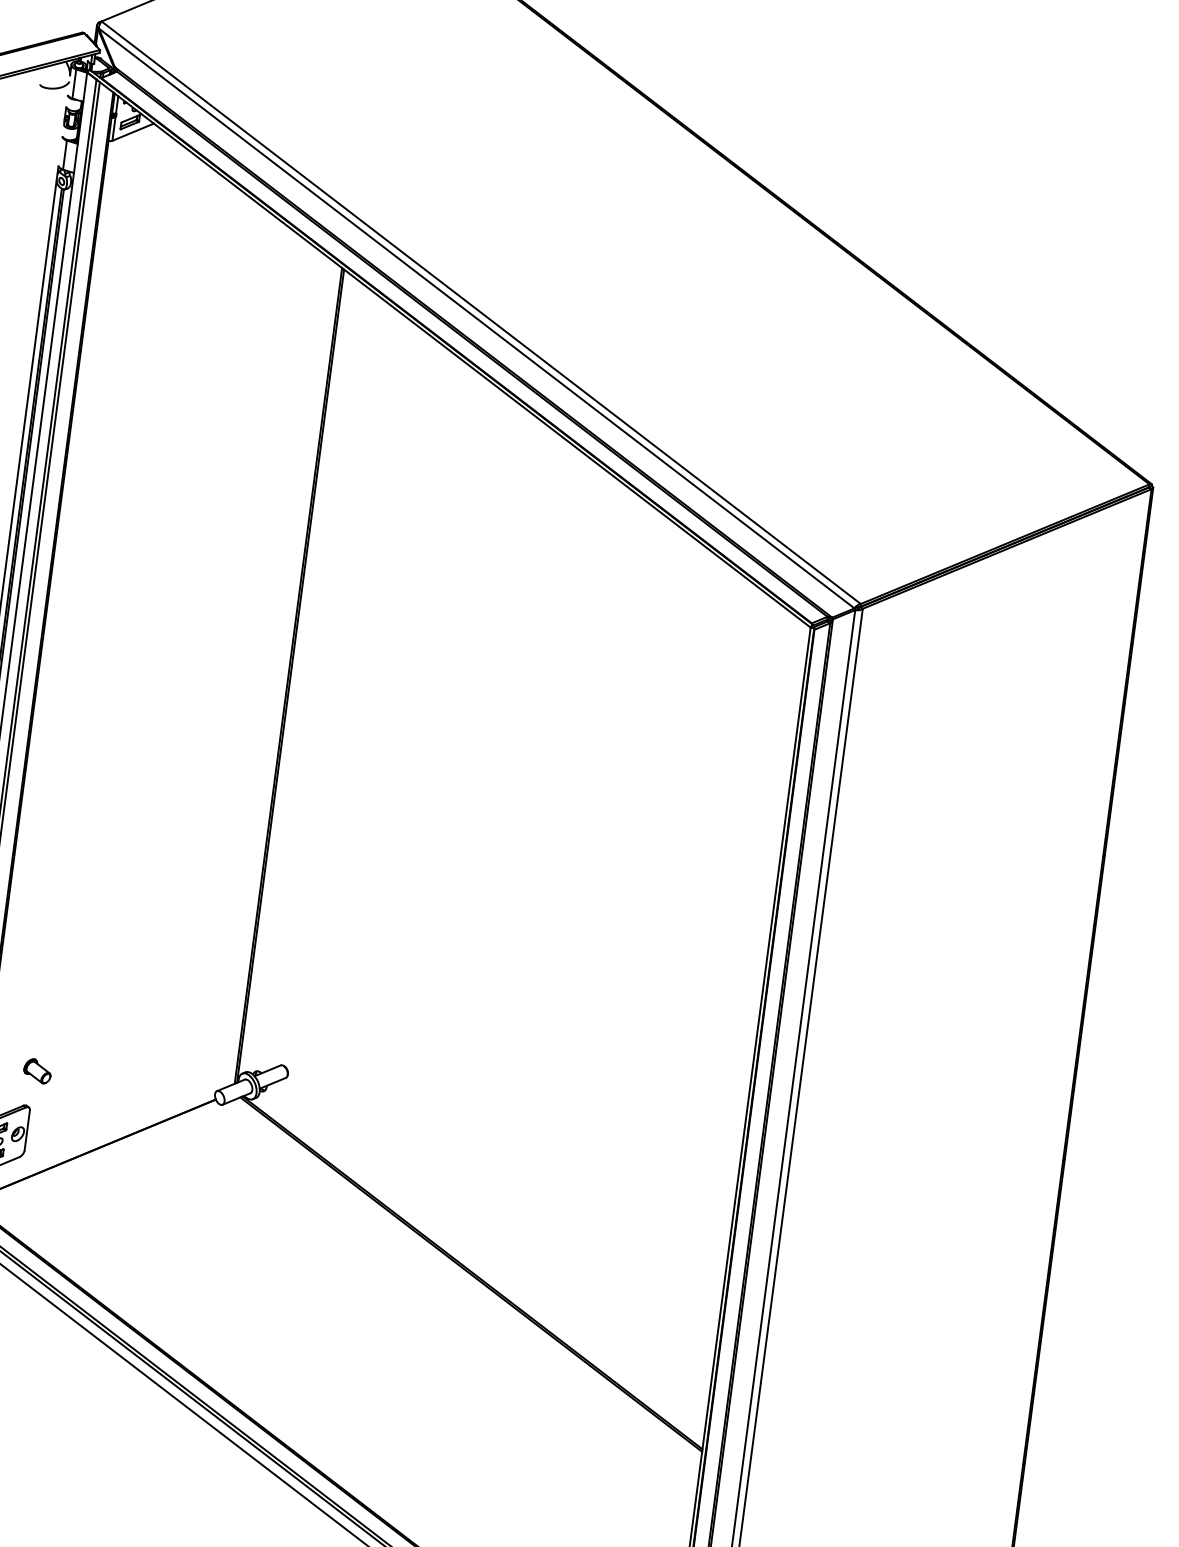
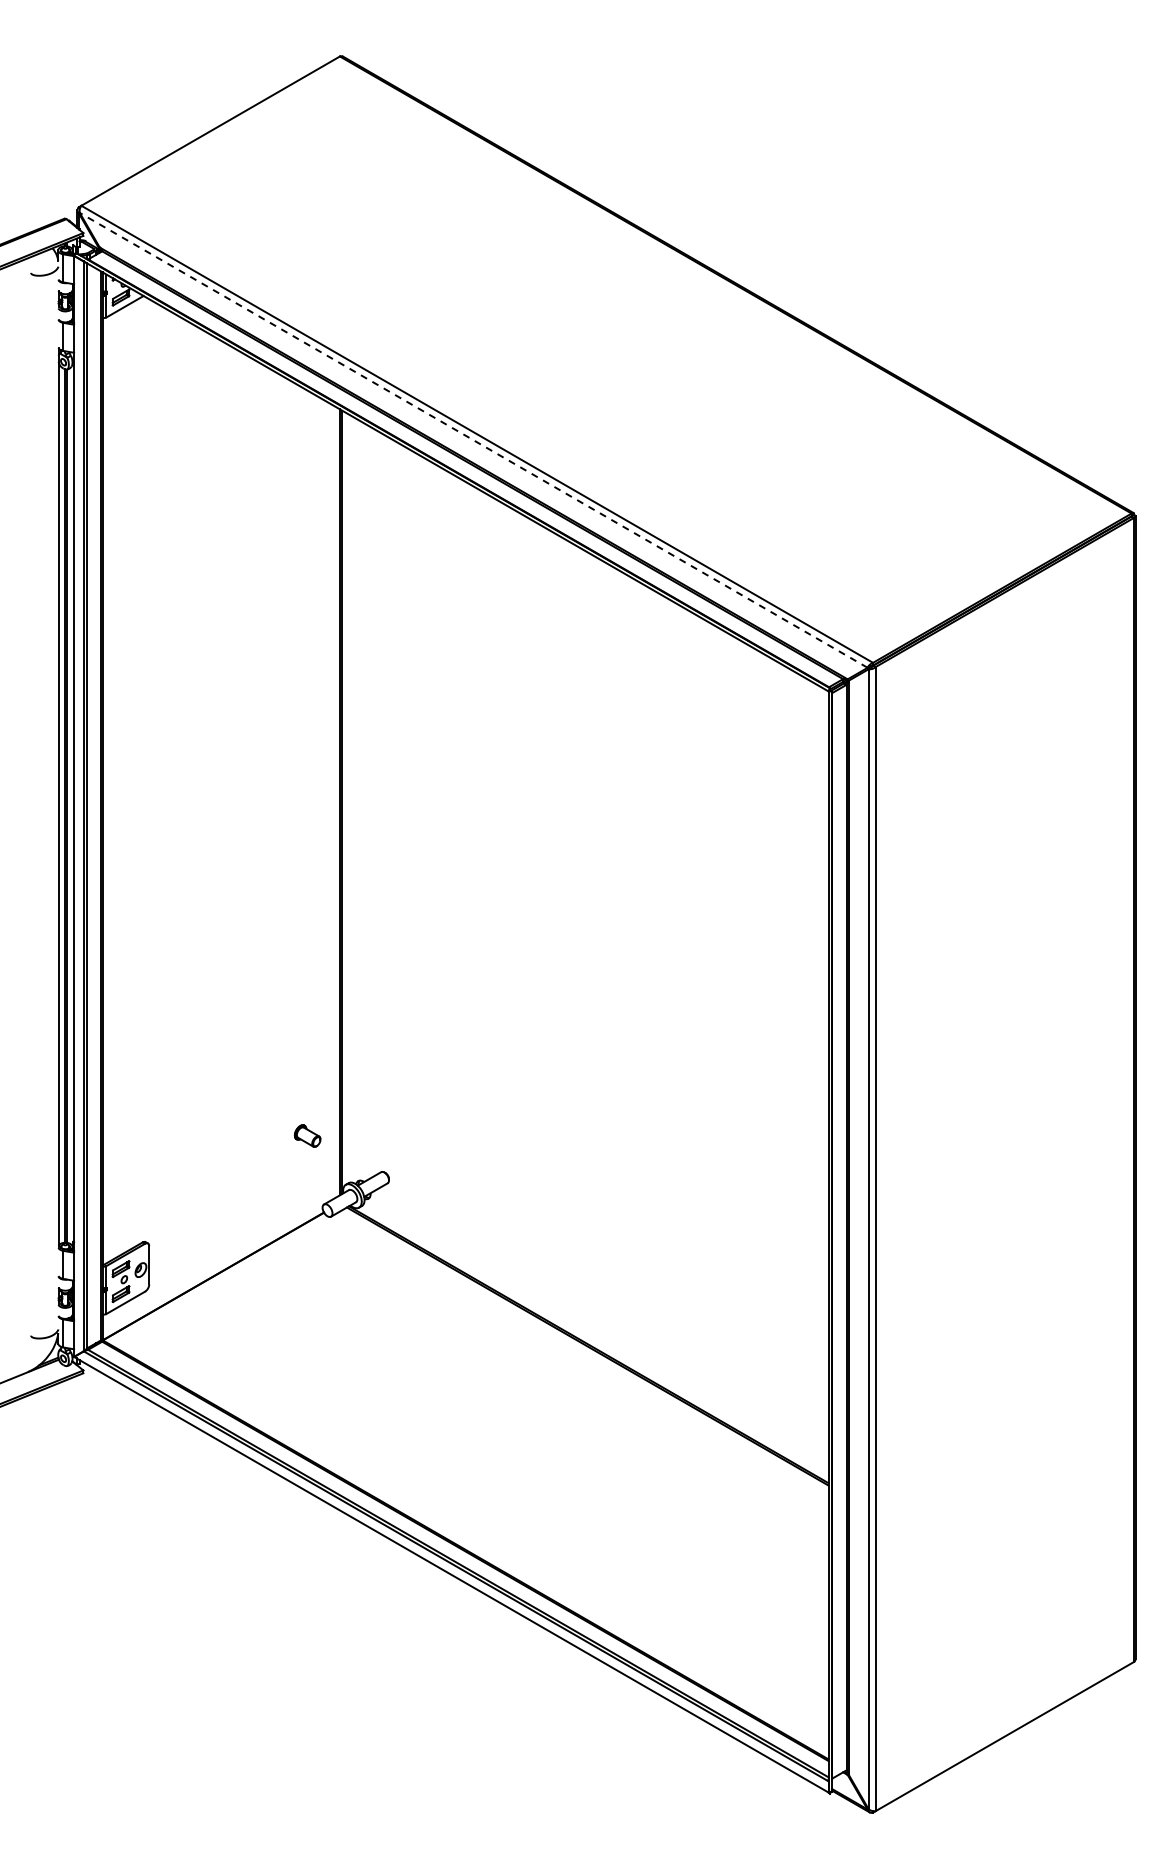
line: (476, 318) -> (473, 440), solid -> dashed
part: (37, 1070) -> (307, 1135), moved

